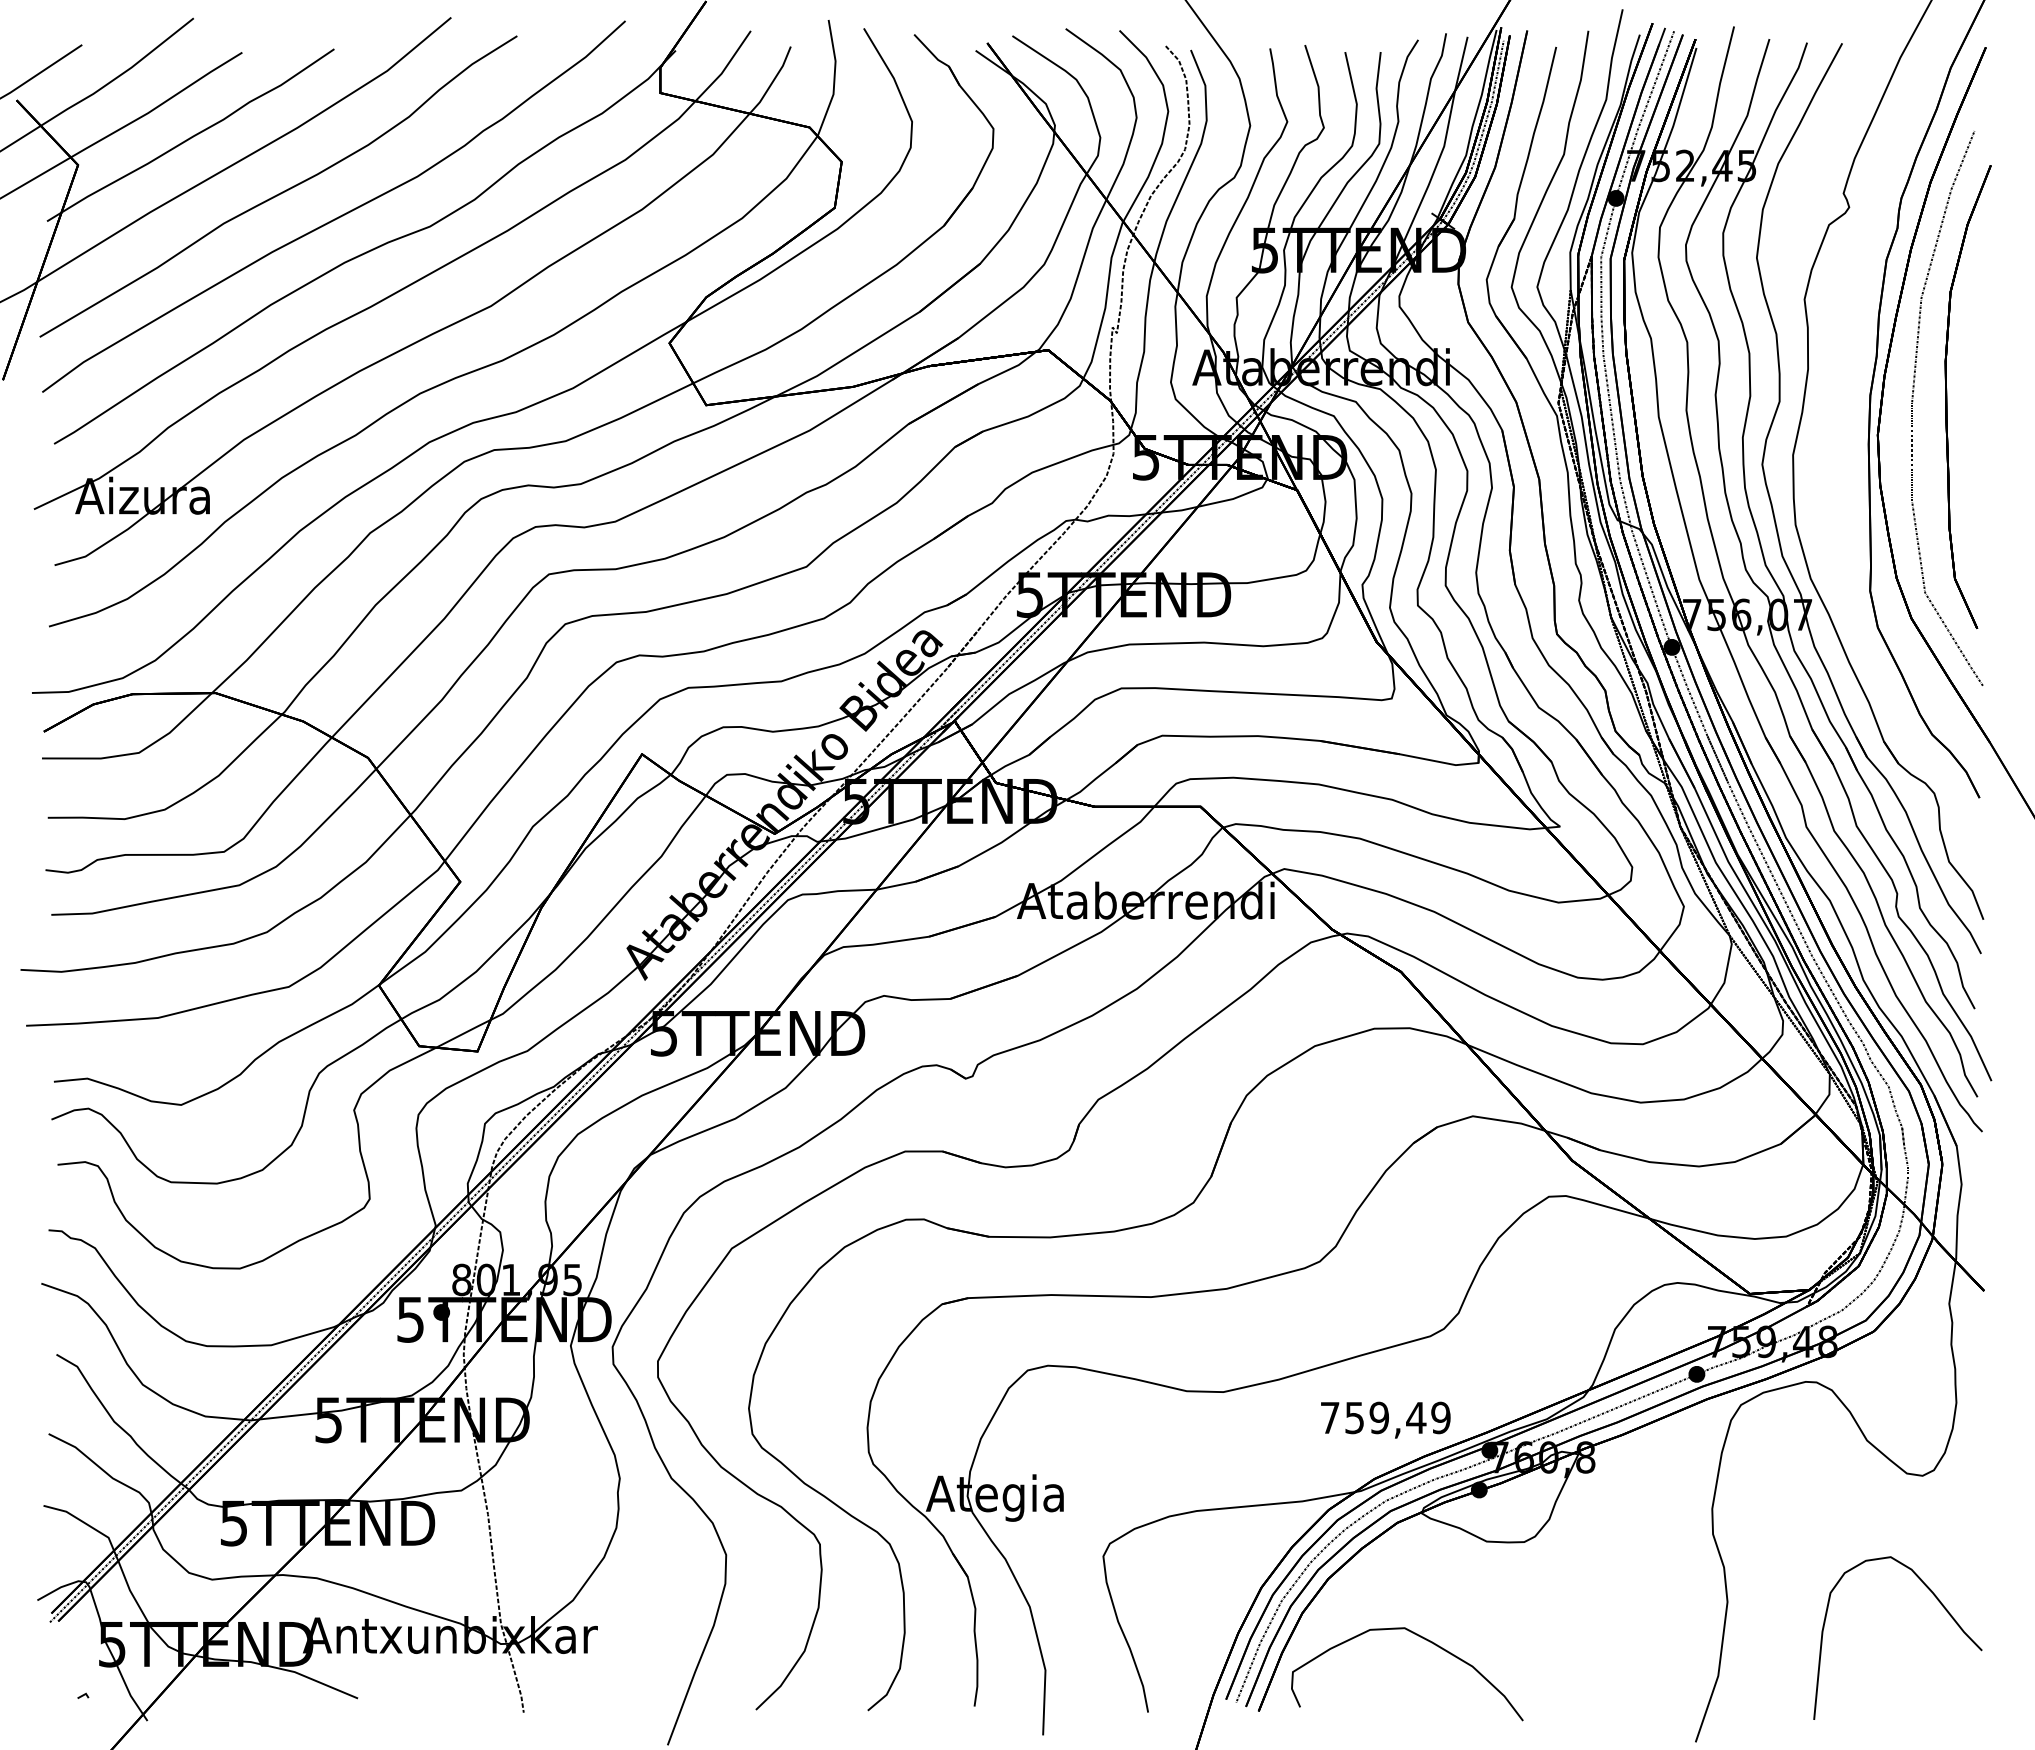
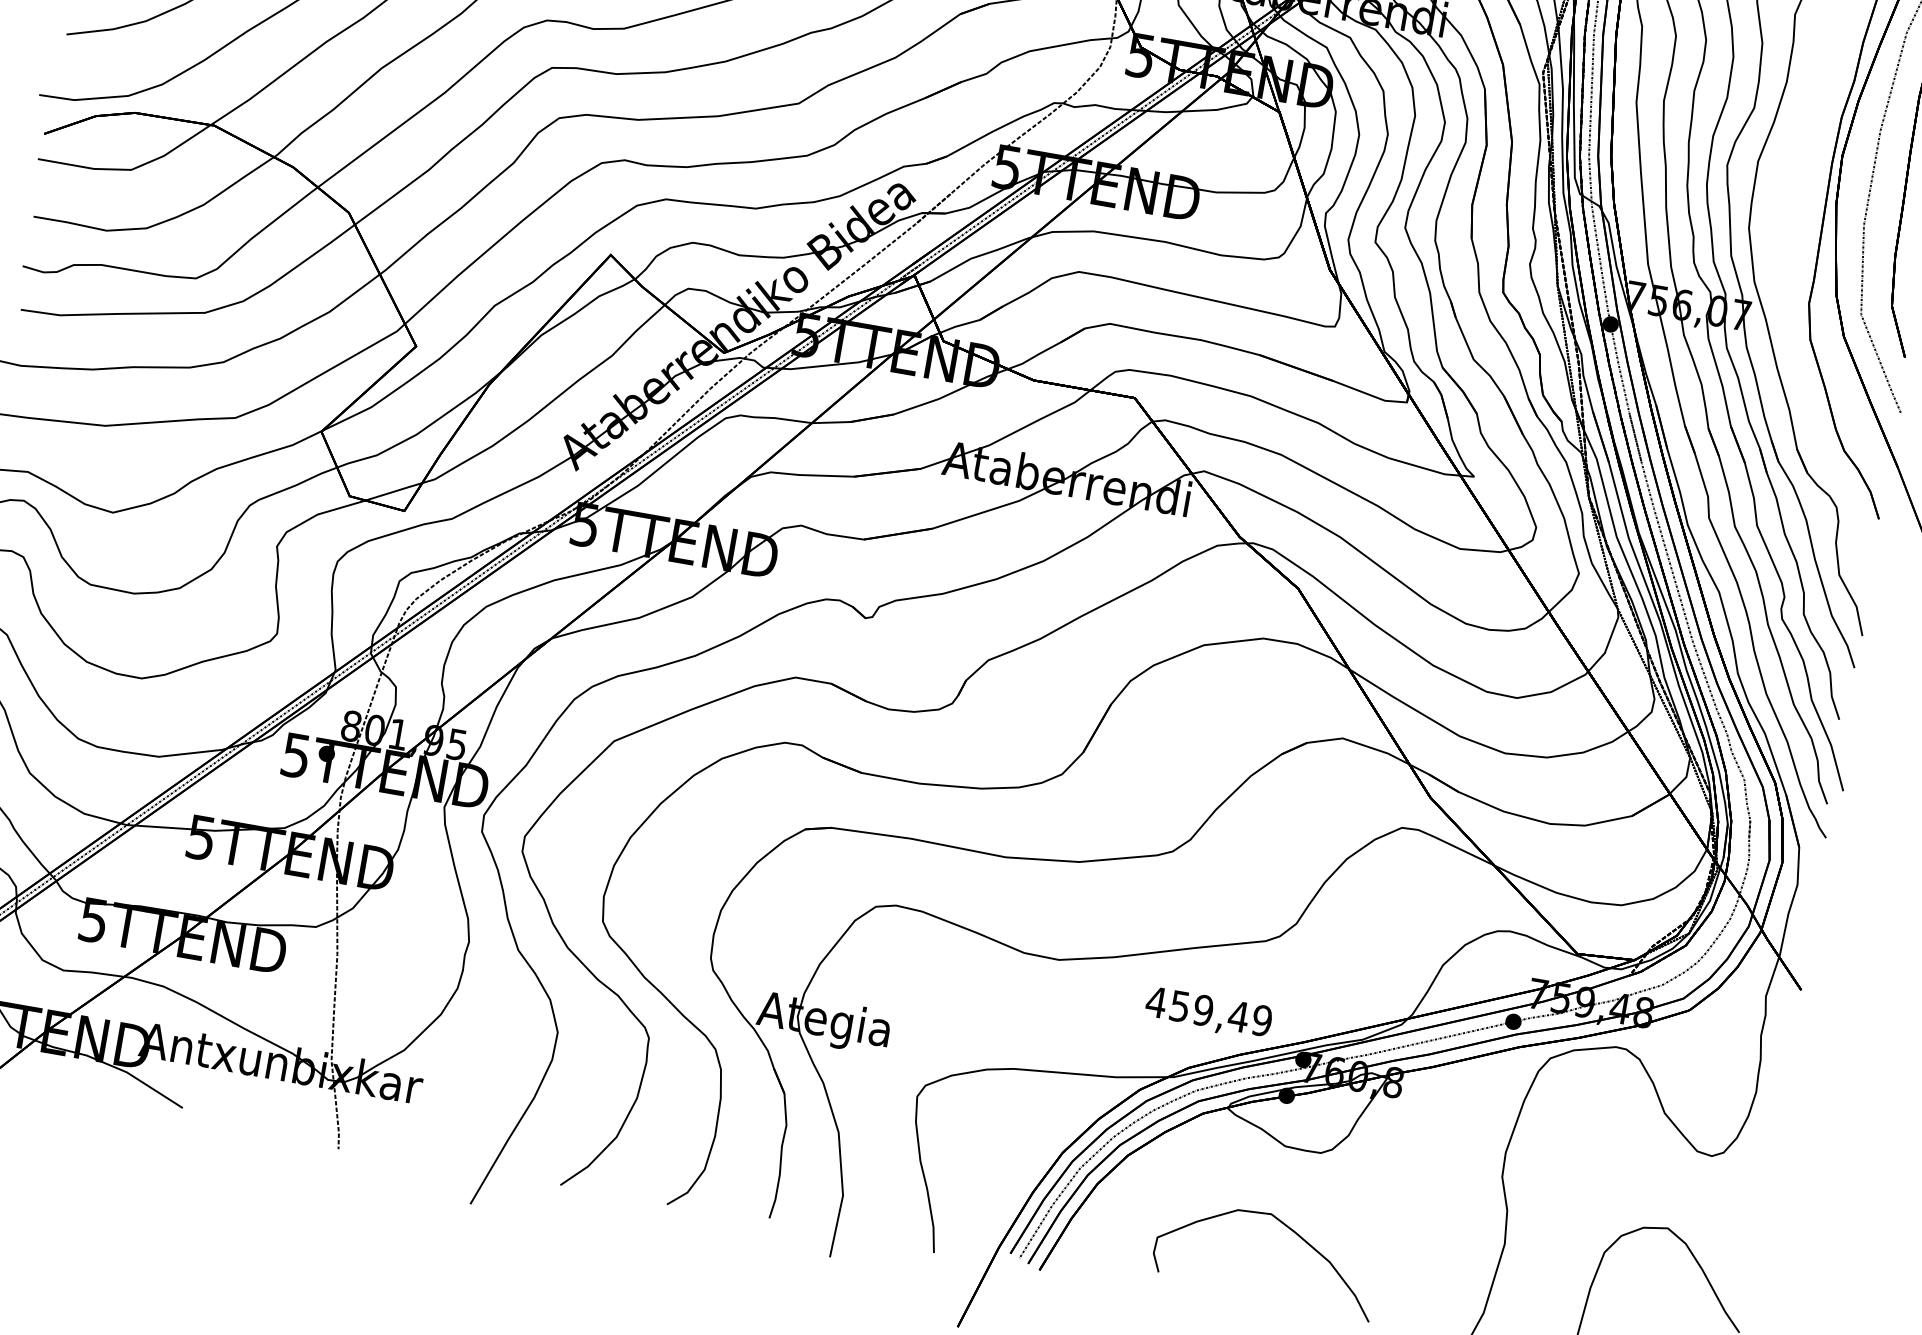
text: (1329, 1417) -> (1155, 1001), 759,49 -> 459,49
curve: (1427, 1641) -> (1290, 1230), moved

